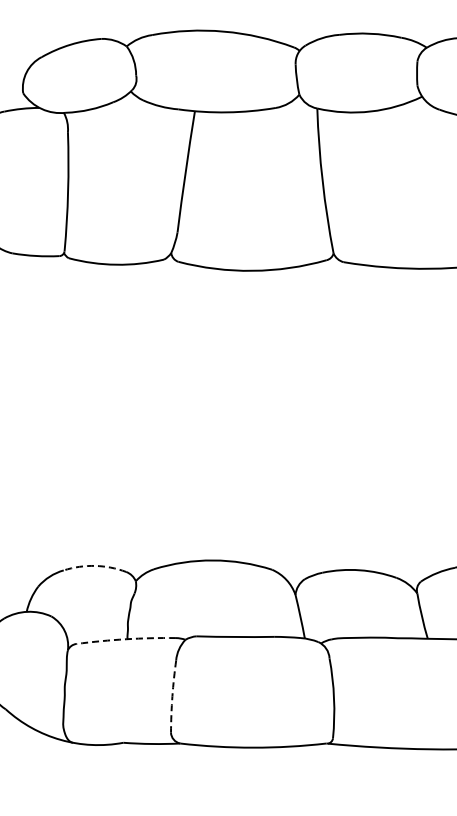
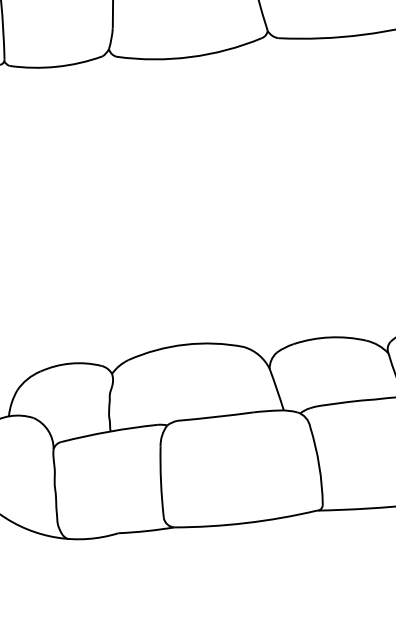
arc: (95, 565) -> (70, 363), dashed -> solid
arc: (126, 639) -> (109, 431), dashed -> solid
arc: (172, 696) -> (161, 482), dashed -> solid

